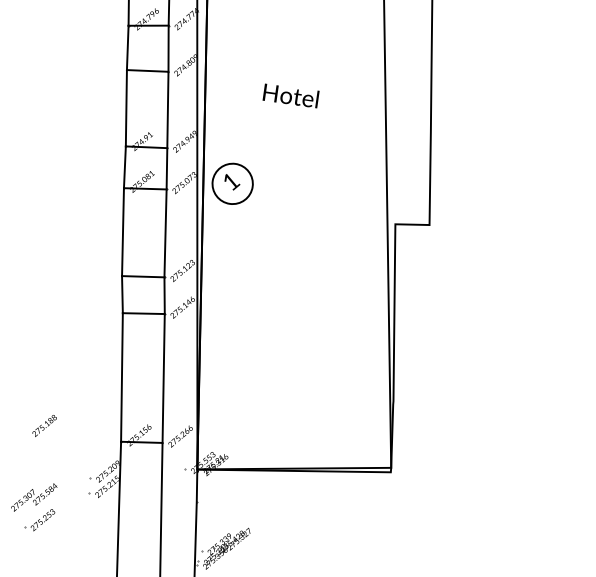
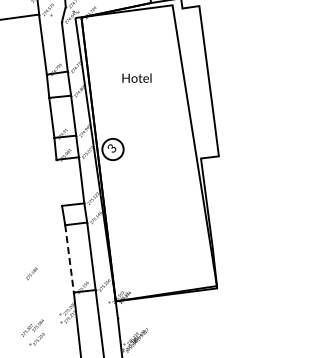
text: (290, 94) -> (136, 77), moved
text: (230, 181) -> (111, 148), 1 -> 3
line: (123, 231) -> (59, 182), removed
line: (121, 376) -> (69, 258), solid -> dashed
text: (44, 425) -> (31, 273), moved

